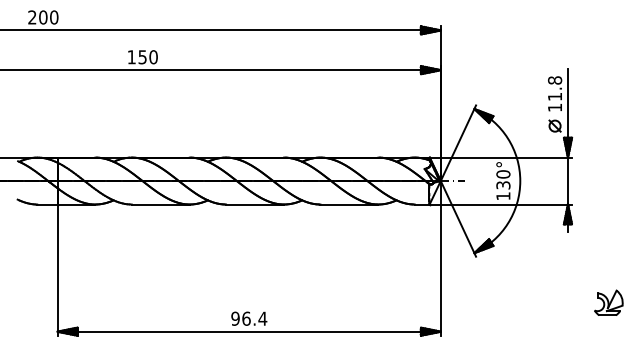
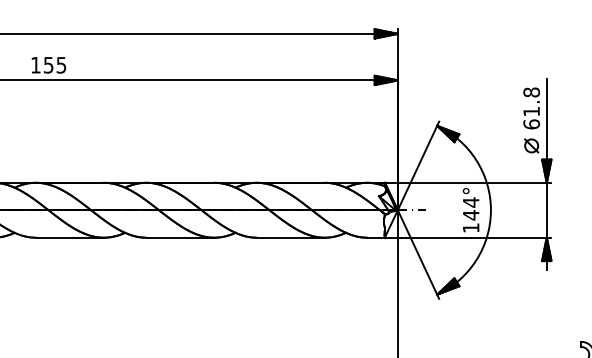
text: (153, 57) -> (61, 65), 150 -> 155
text: (555, 107) -> (532, 124), 11.8 -> 61.8
text: (503, 179) -> (471, 208), 130° -> 144°

